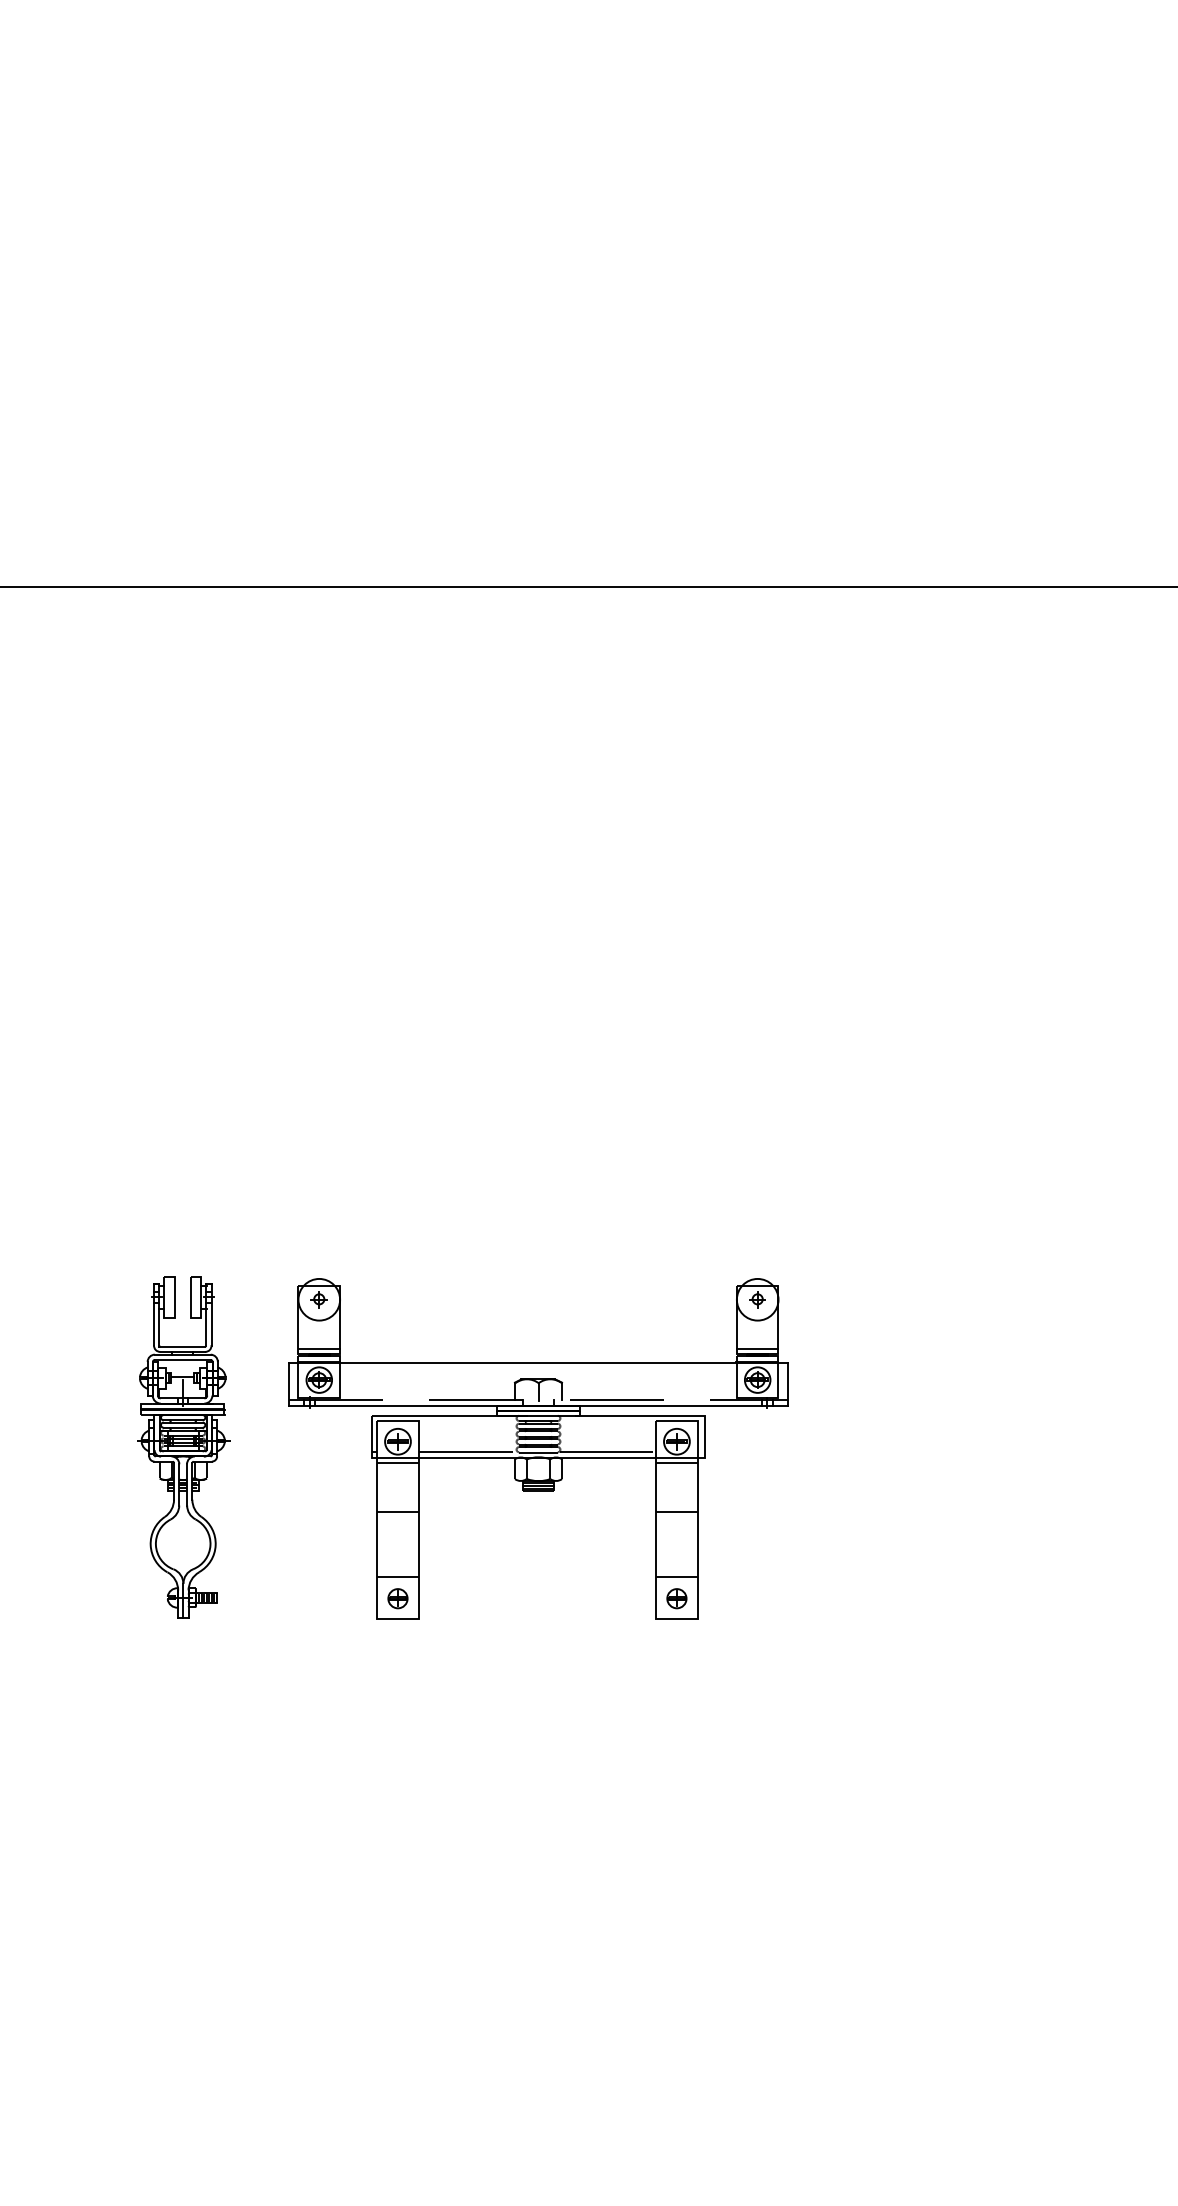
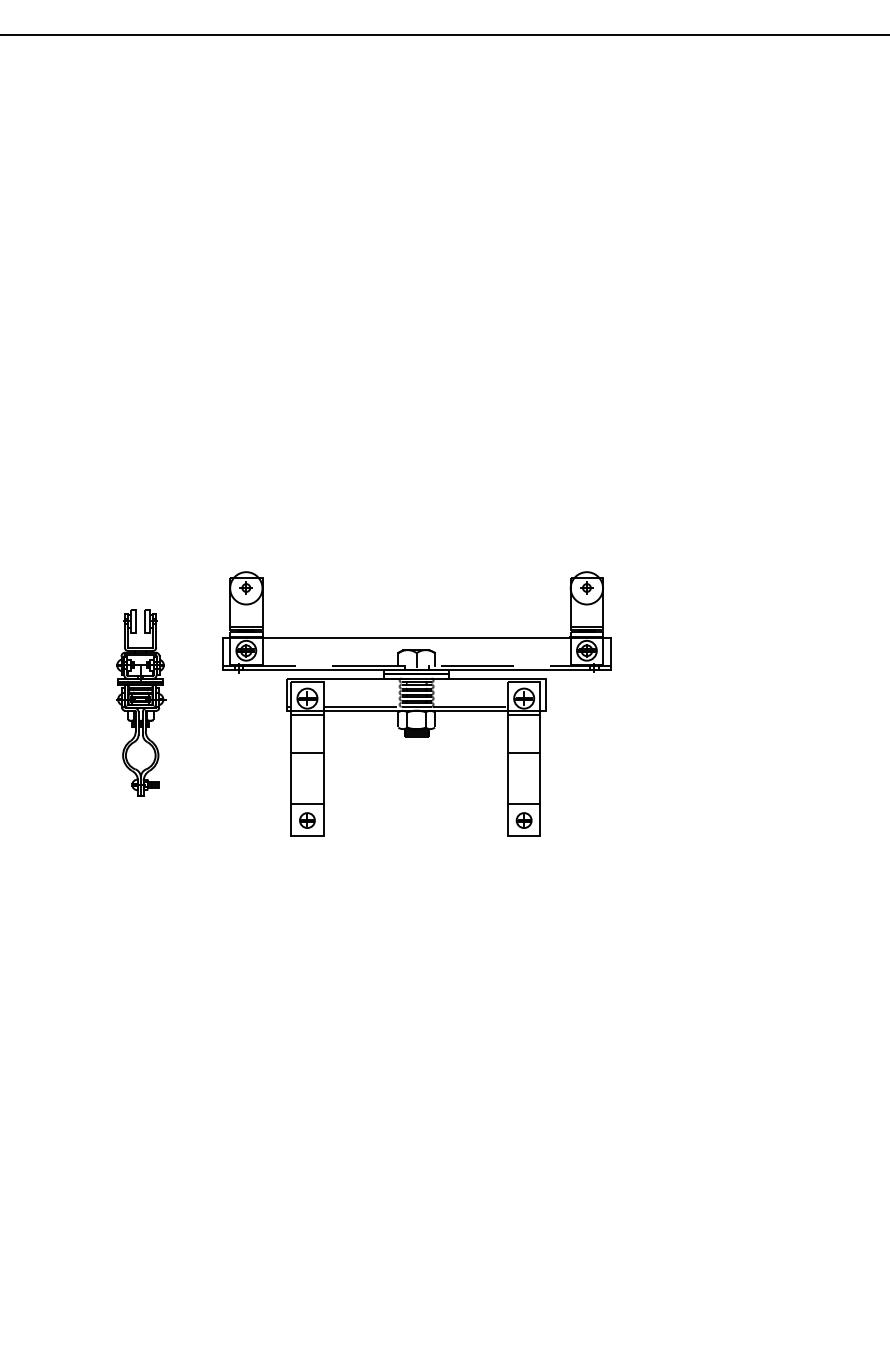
part: (183, 1447) -> (140, 703), size x0.7

